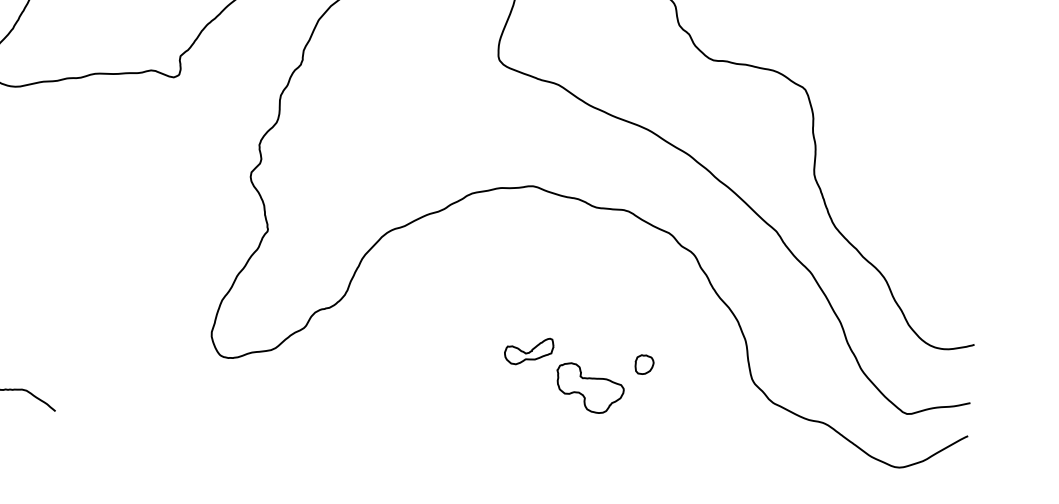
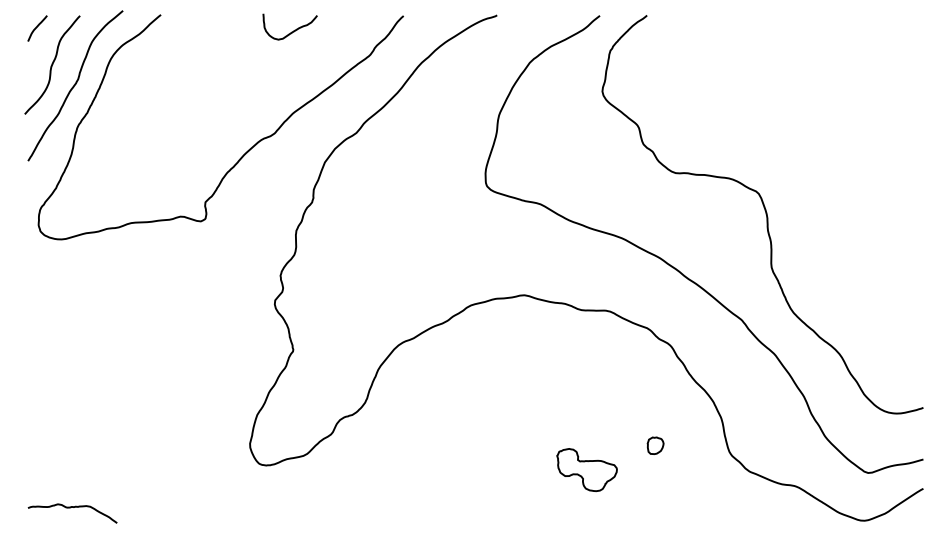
part: (529, 350) -> (531, 440), removed
part: (644, 364) -> (655, 445), moved

